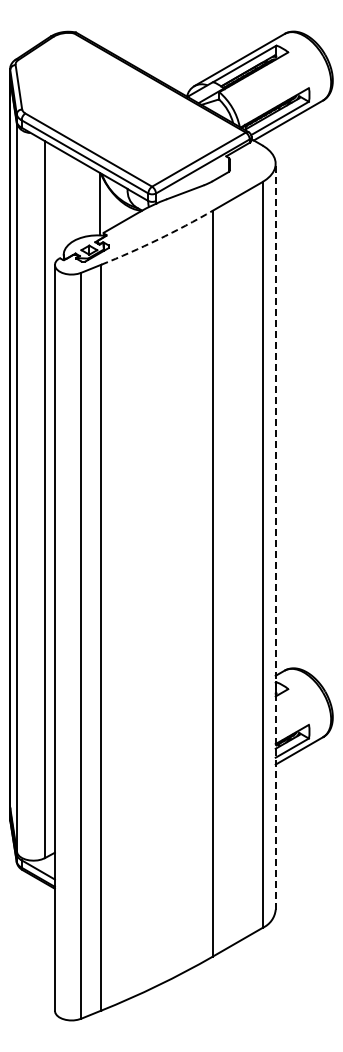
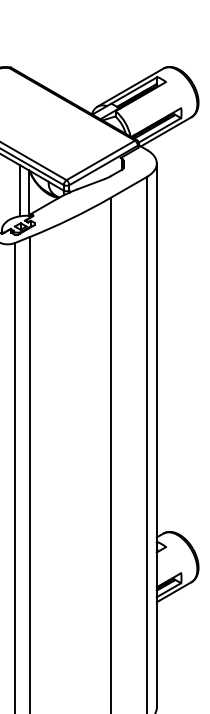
line: (88, 201) -> (20, 191), added
arc: (158, 239) -> (71, 218), dashed -> solid
line: (275, 536) -> (156, 435), dashed -> solid

